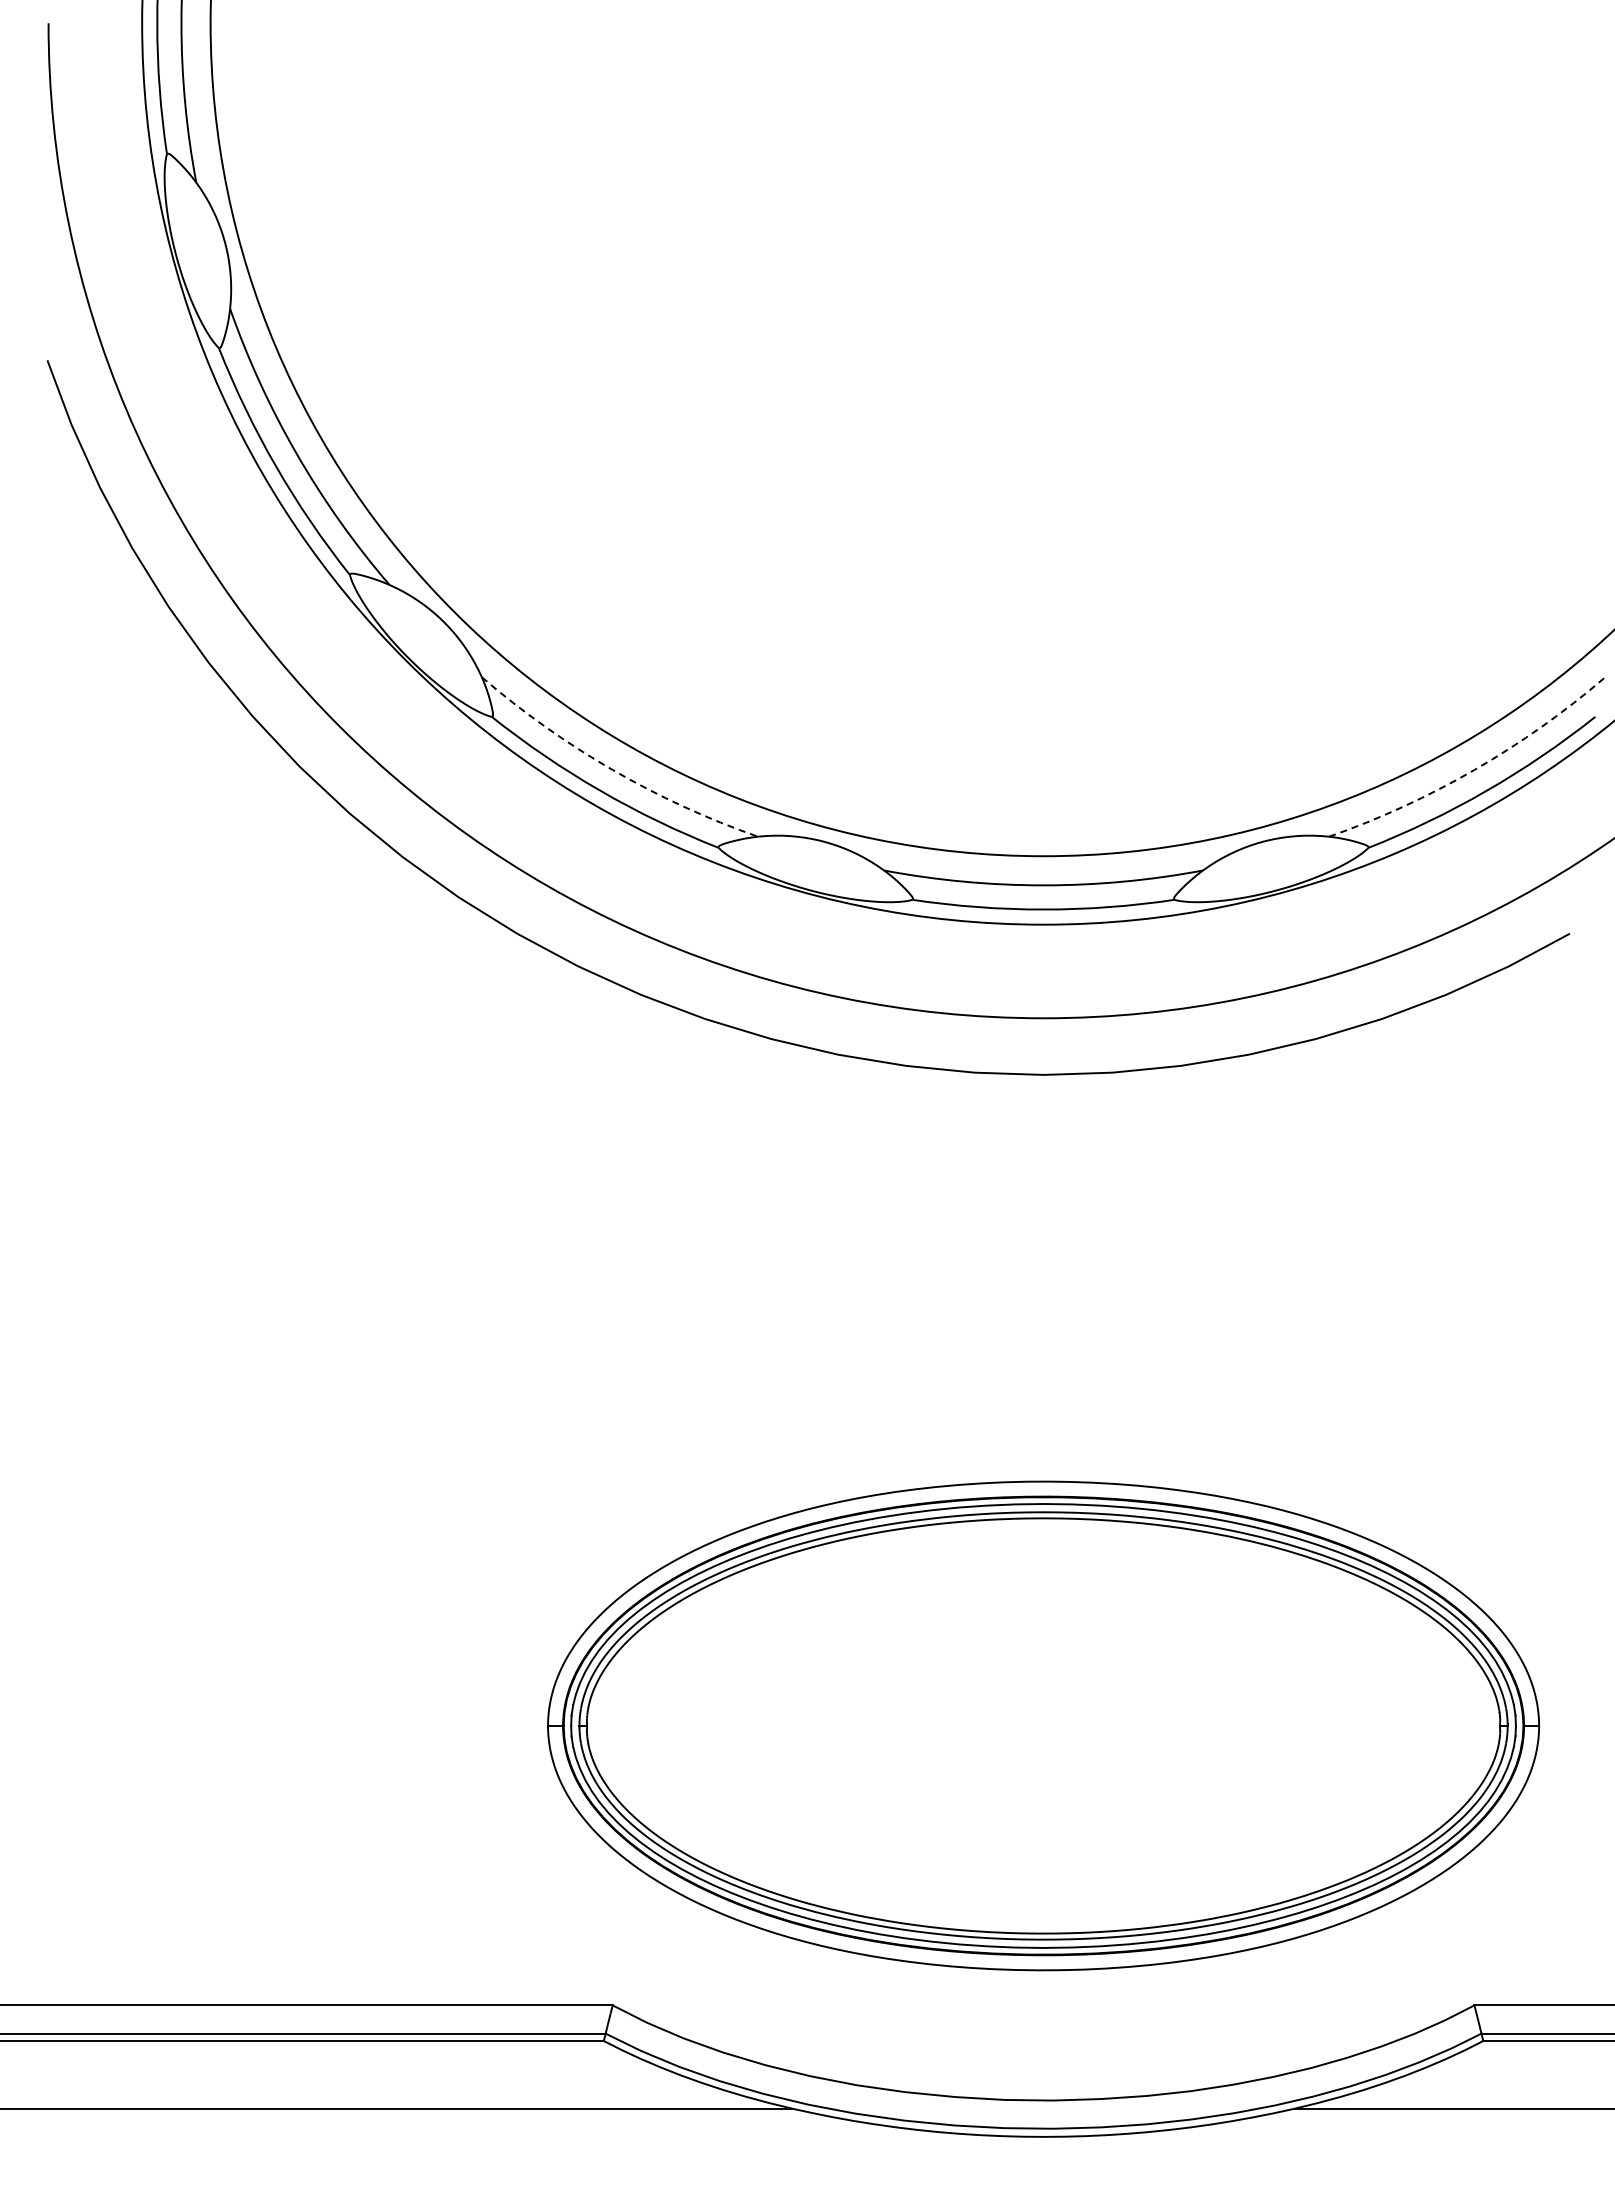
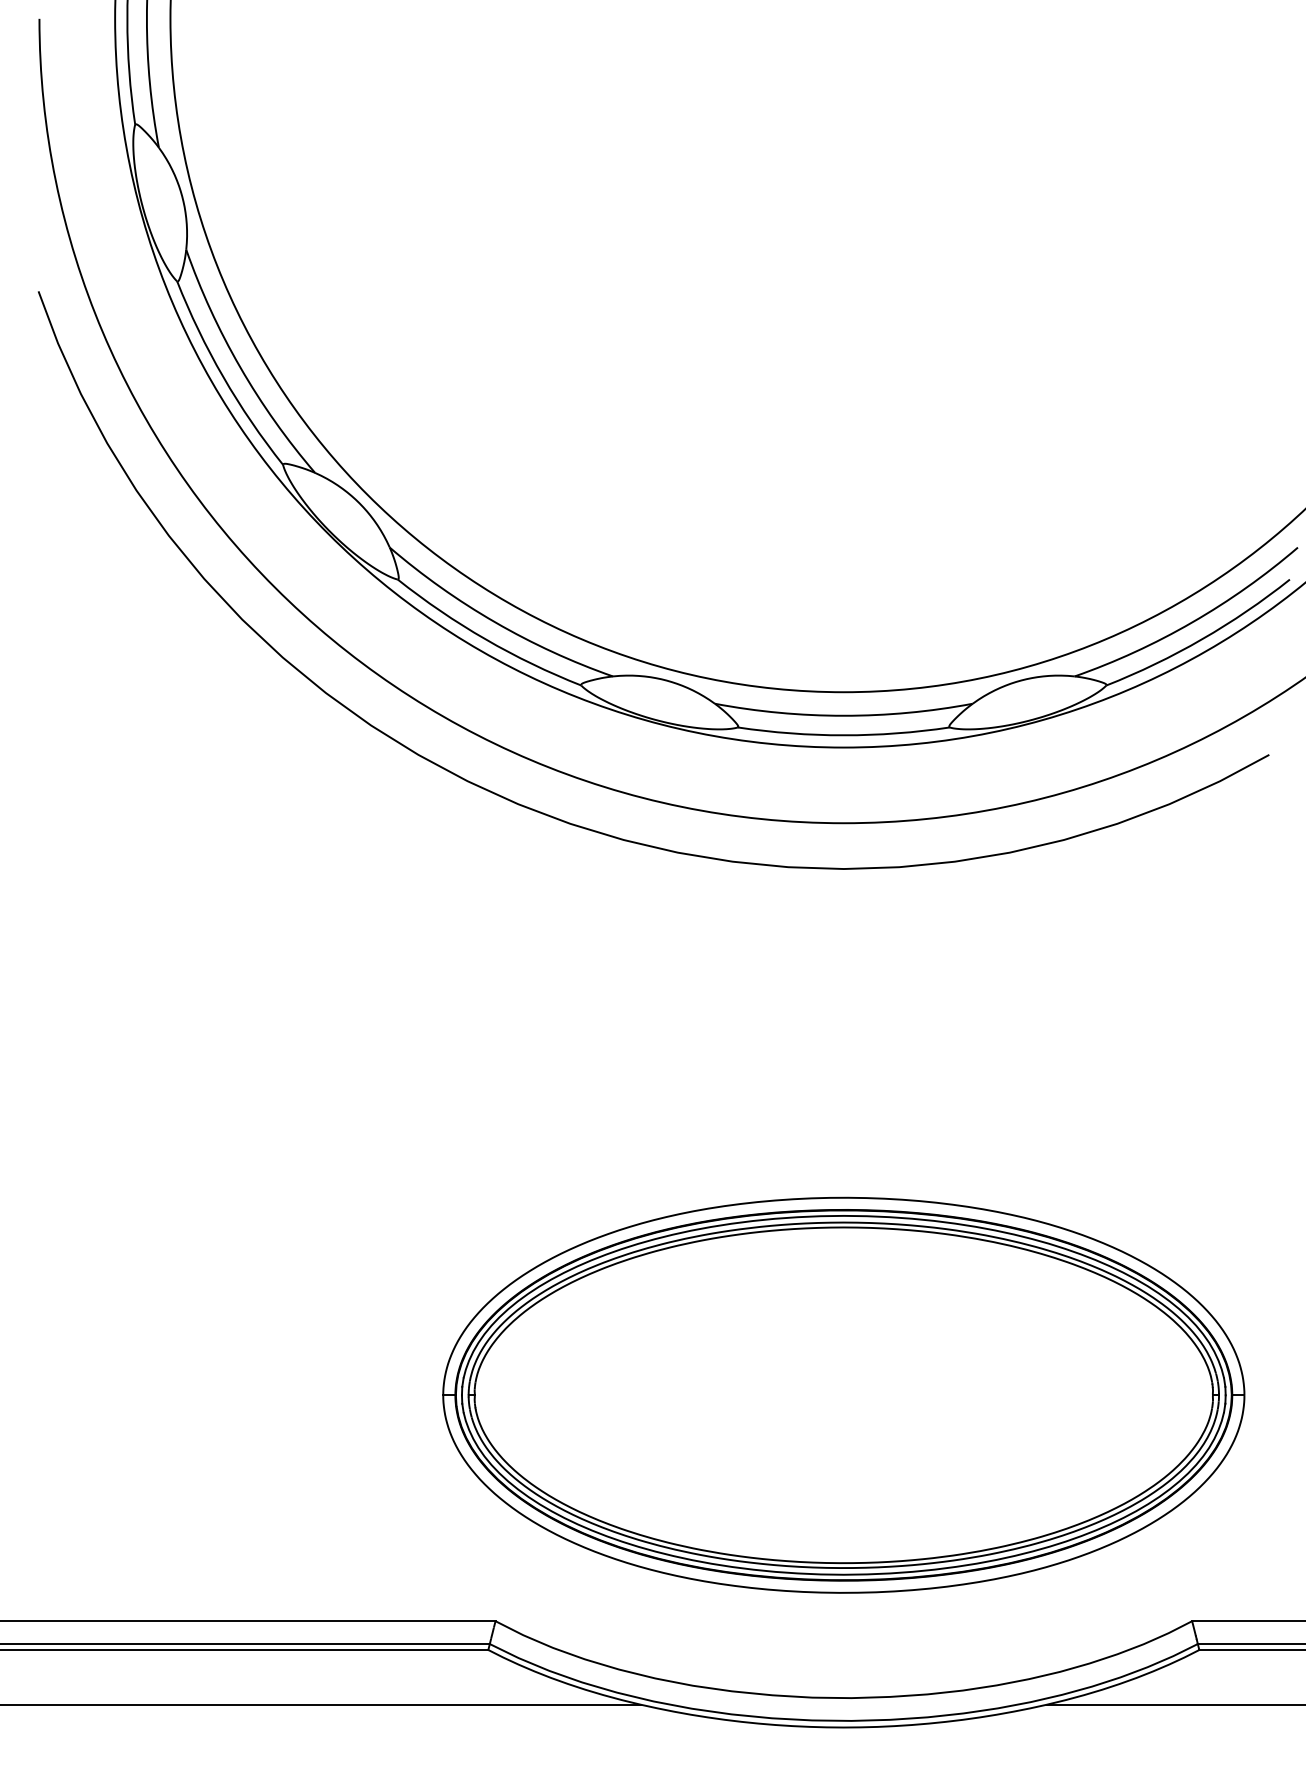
arc: (612, 769) -> (495, 622), dashed -> solid
arc: (1474, 769) -> (1192, 622), dashed -> solid

